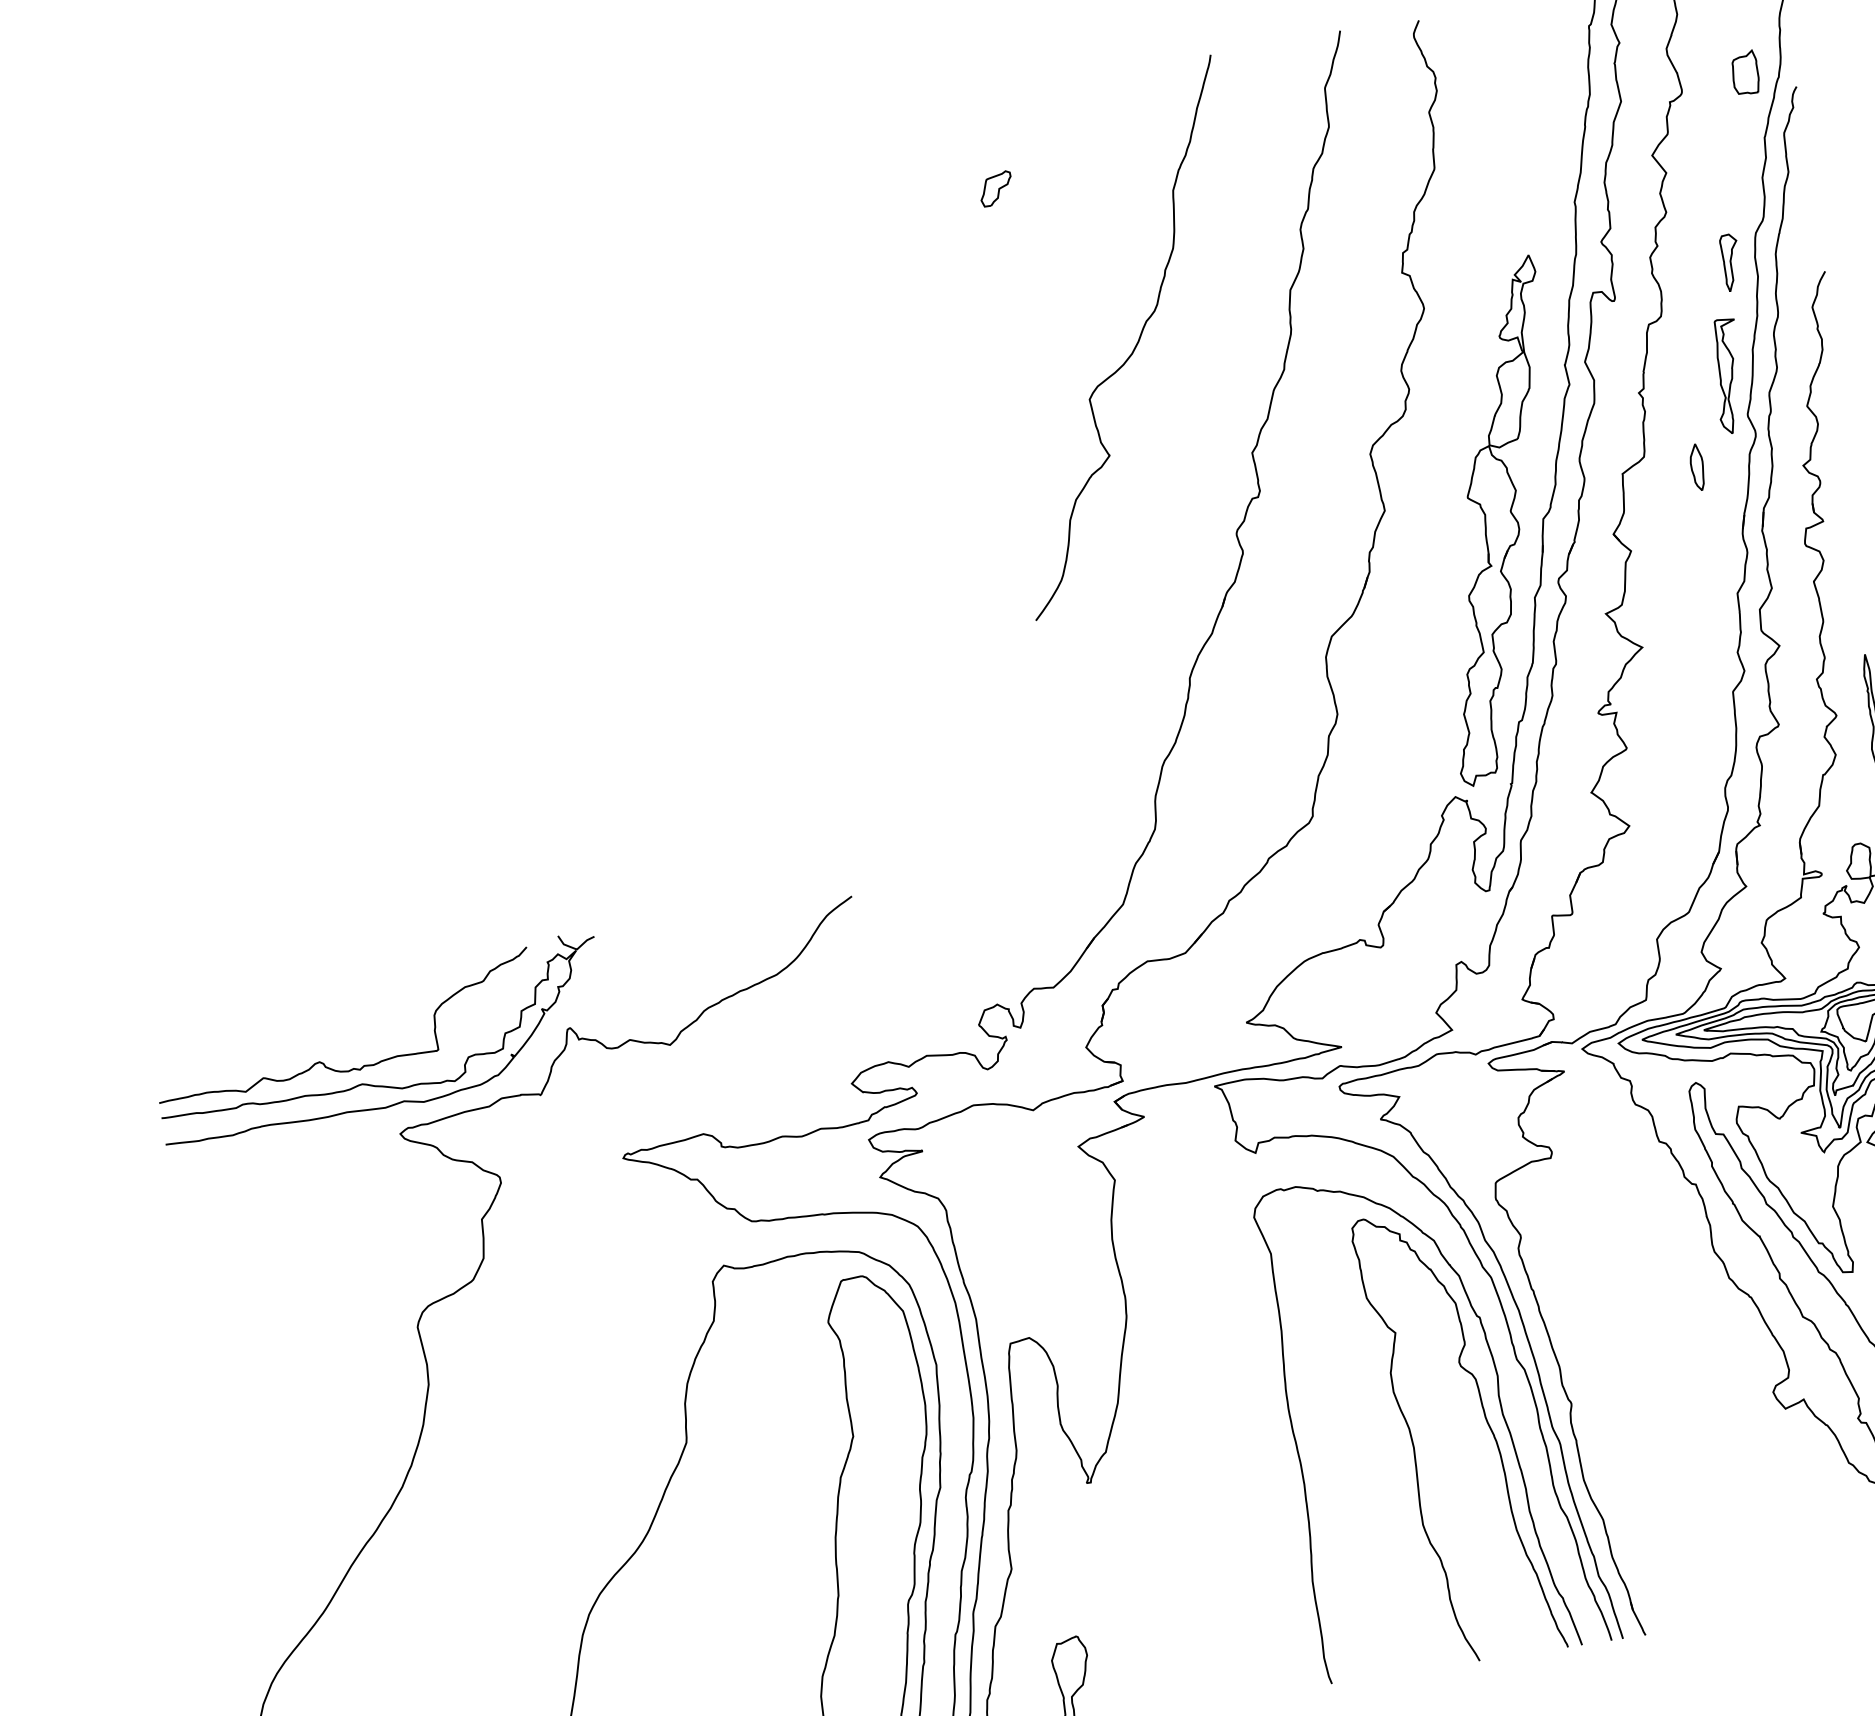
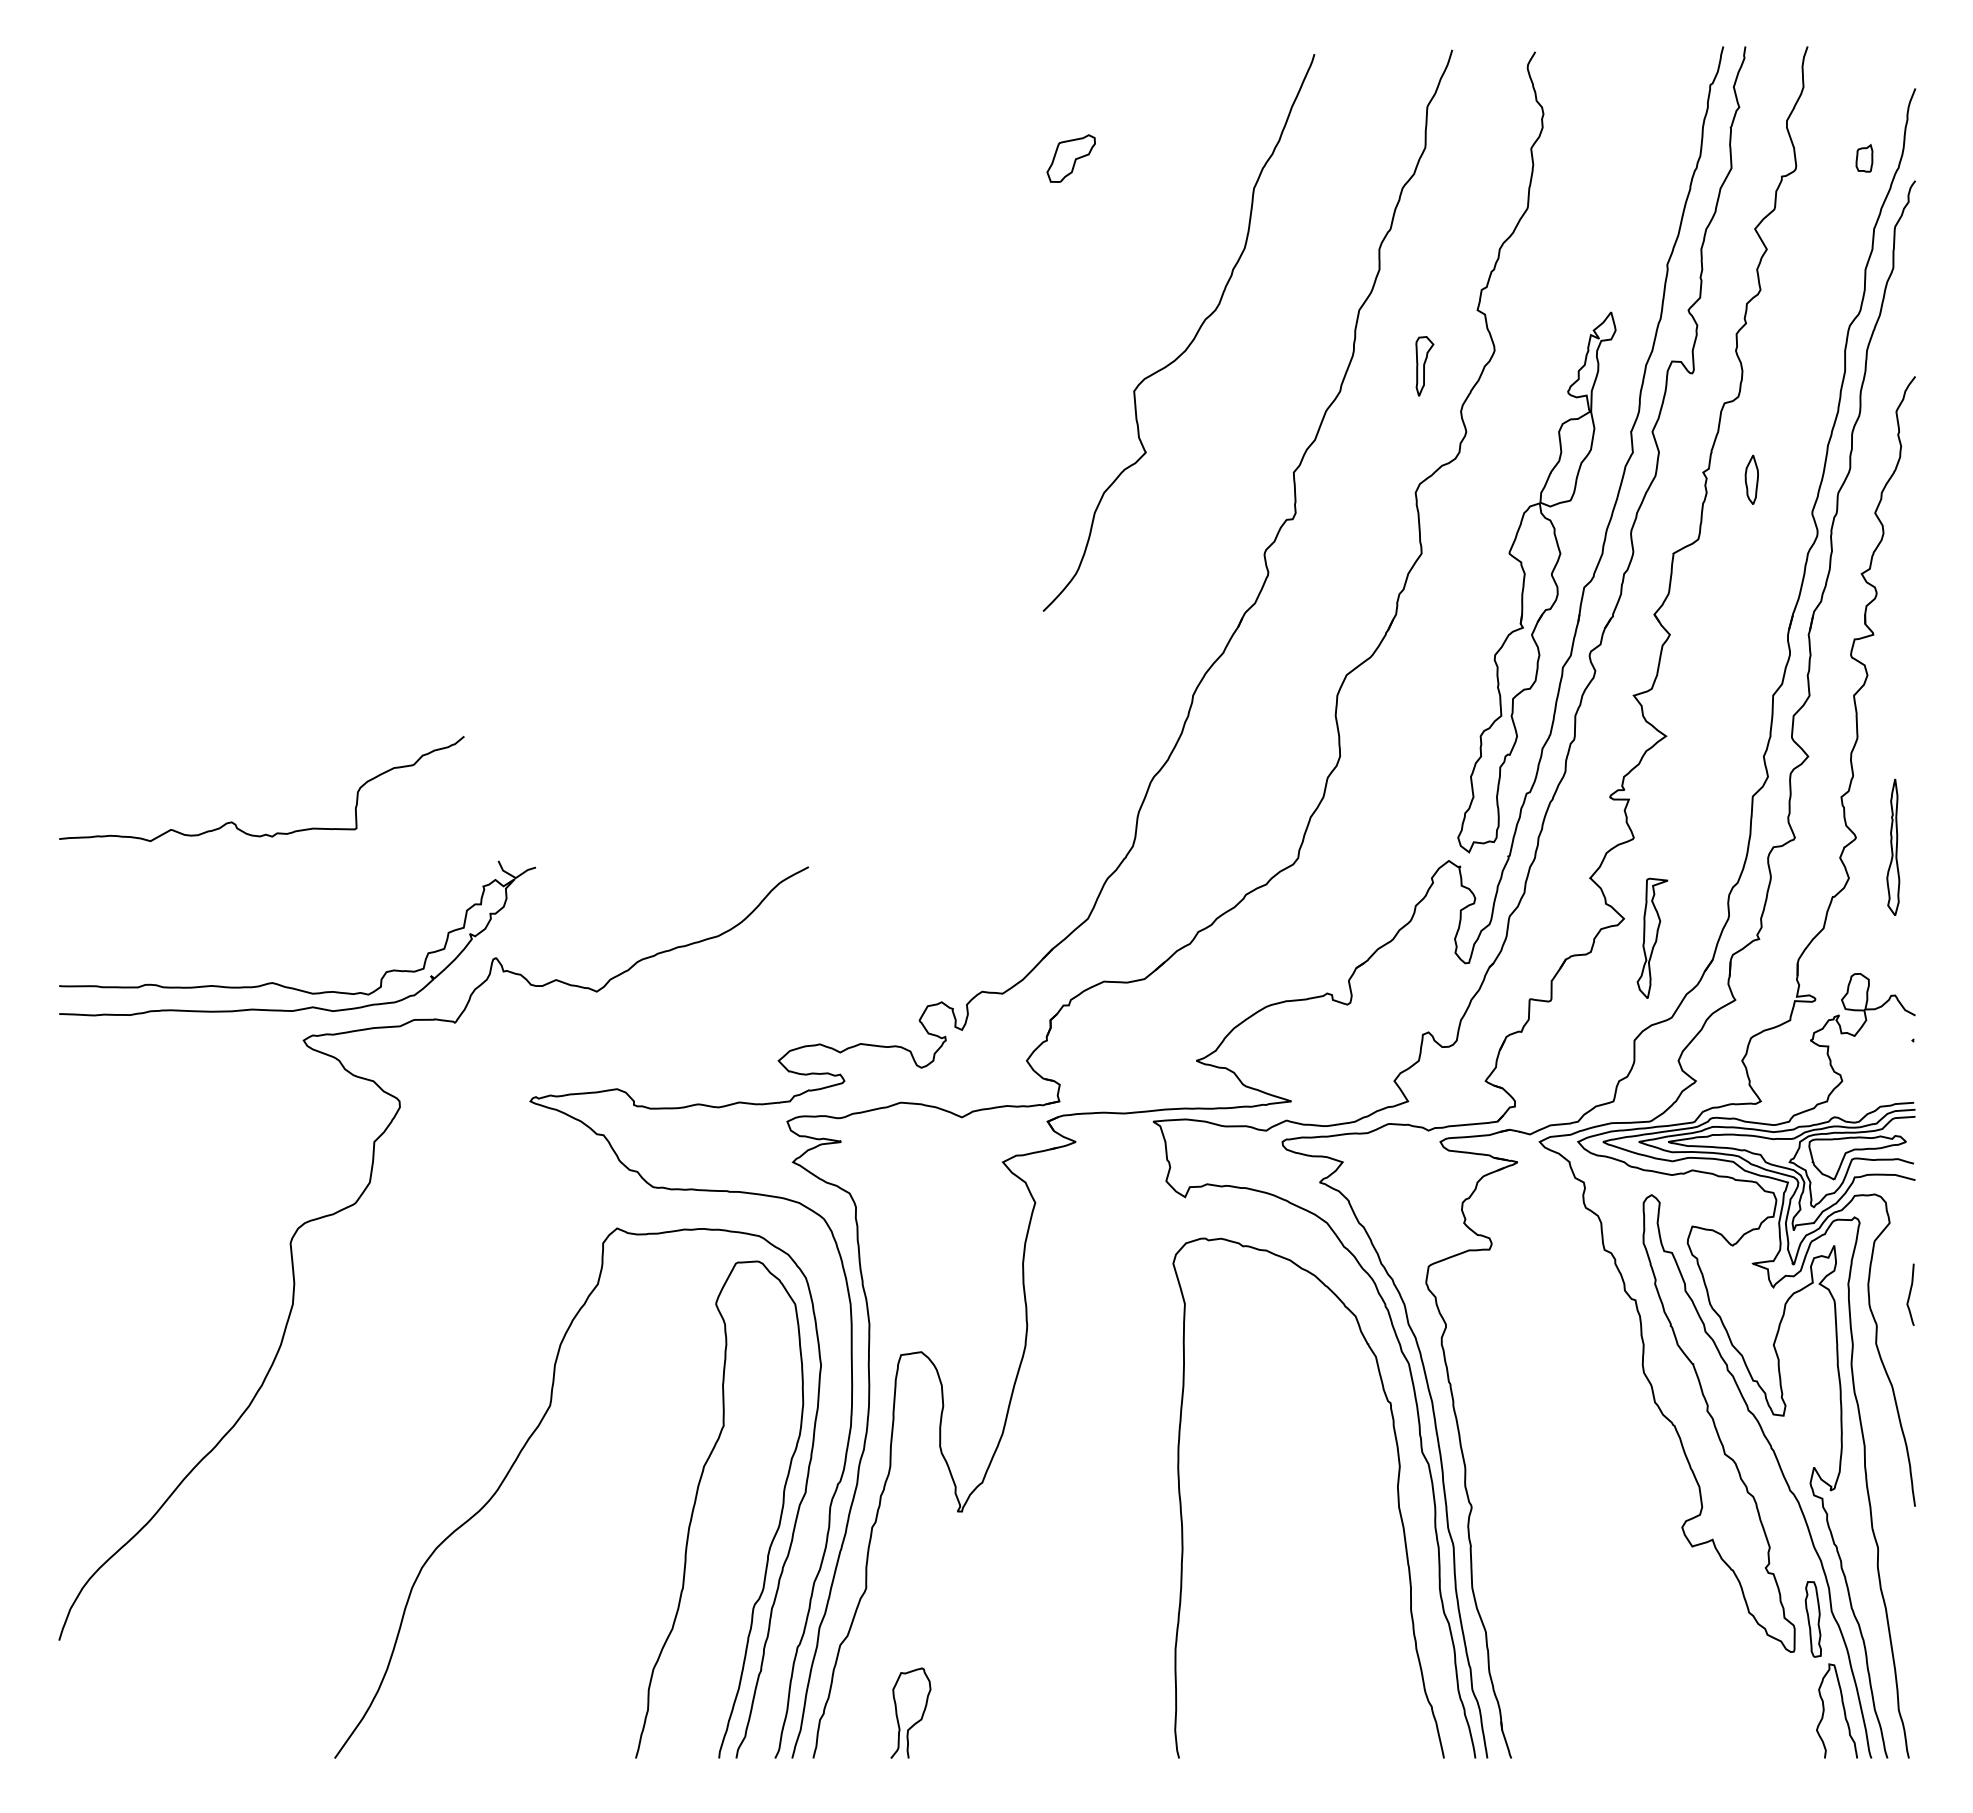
part: (1745, 72) -> (1864, 158), size x0.6
part: (995, 188) -> (1070, 157), size x1.4
part: (1731, 262) -> (1424, 366), moved
part: (1728, 375) -> (1652, 937), moved
part: (1697, 467) -> (1751, 479), moved
curve: (323, 1062) -> (235, 823), moved
curve: (1486, 1421) -> (1380, 1511), removed

